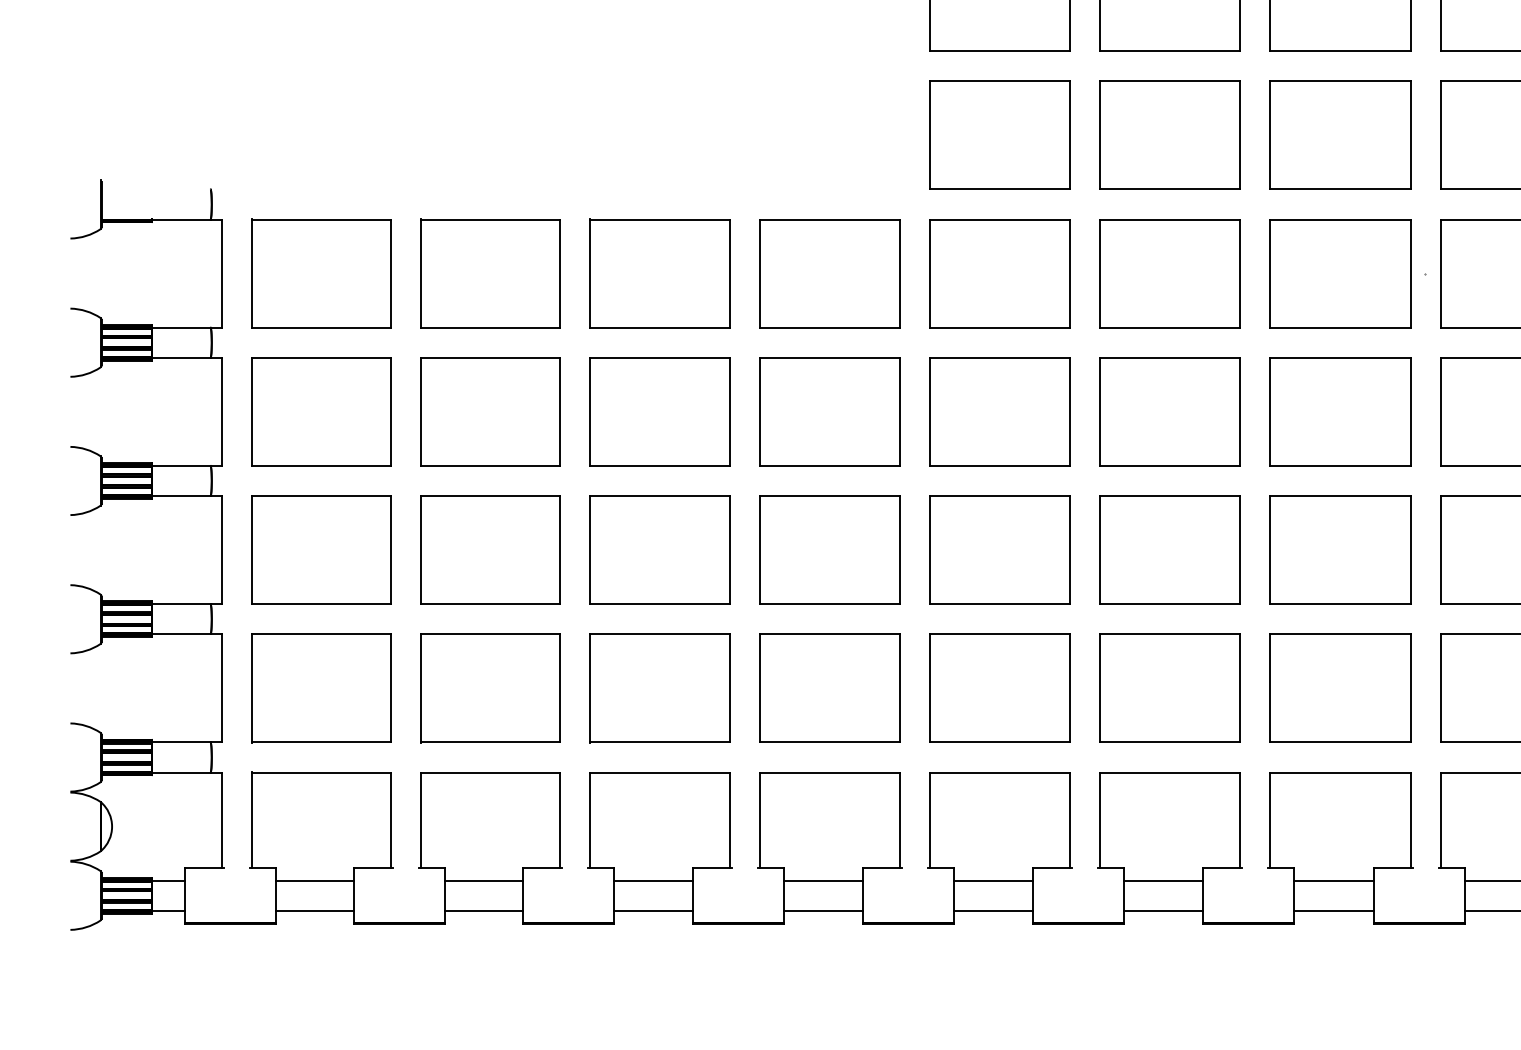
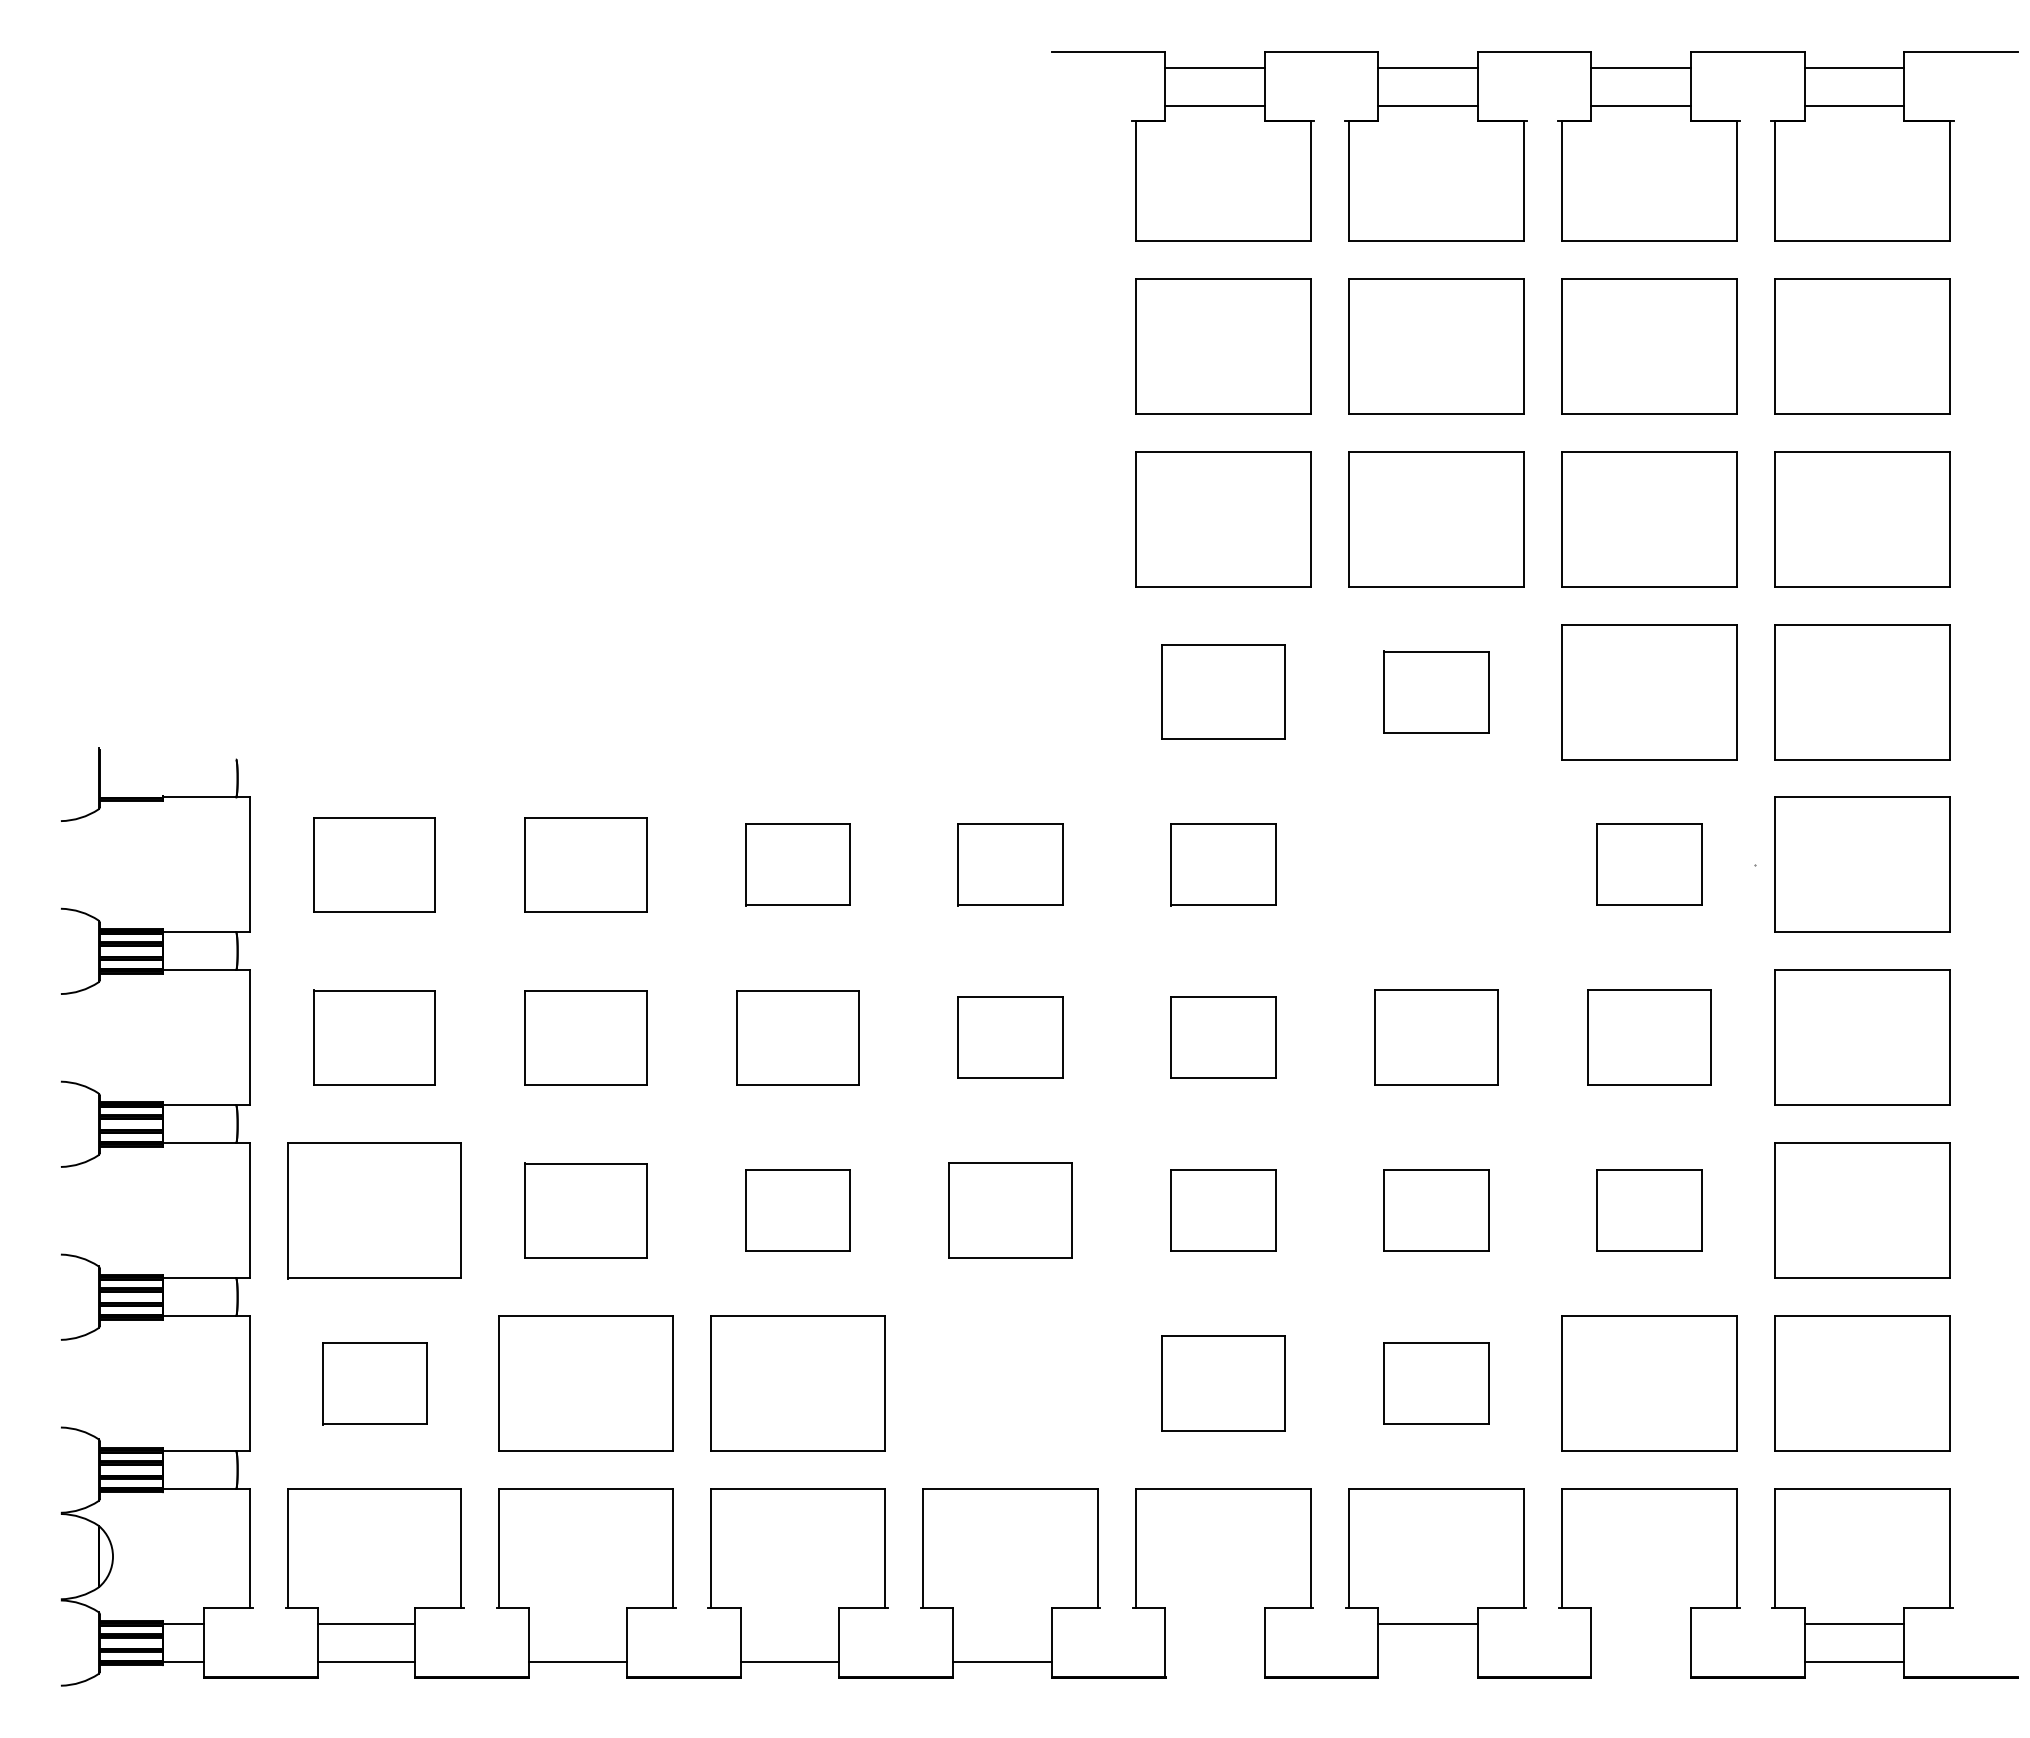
part: (1000, 134) -> (1223, 691), size x0.7
part: (1170, 134) -> (1436, 691), size x0.6
part: (321, 273) -> (374, 864), size x0.7
part: (489, 273) -> (585, 864), size x0.7
part: (659, 273) -> (797, 864), size x0.6
part: (829, 273) -> (1010, 864), size x0.6
part: (1000, 273) -> (1223, 864), size x0.6
part: (1170, 273) -> (1436, 864), removed
part: (1340, 273) -> (1649, 864), size x0.6
part: (321, 411) -> (374, 1037), size x0.7
part: (489, 411) -> (585, 1037), size x0.7
part: (659, 411) -> (797, 1037), size x0.7
part: (829, 411) -> (1010, 1037), size x0.6
part: (1000, 411) -> (1223, 1037), size x0.6
part: (1170, 411) -> (1436, 1037), size x0.7
part: (1340, 411) -> (1649, 1037), size x0.7
part: (489, 549) -> (585, 1210), size x0.7
part: (659, 549) -> (797, 1210), size x0.6
part: (829, 549) -> (1010, 1210), size x0.7
part: (1000, 549) -> (1223, 1210), size x0.6
part: (1170, 549) -> (1436, 1210), size x0.6
part: (1340, 549) -> (1649, 1210), size x0.6
part: (321, 688) -> (374, 1383), size x0.6
part: (829, 688) -> (1010, 1383), removed
part: (1000, 688) -> (1223, 1383), size x0.7
part: (1170, 688) -> (1436, 1383), size x0.6
line: (484, 880) -> (578, 1624), removed
line: (653, 880) -> (789, 1624), removed
line: (822, 880) -> (1001, 1624), removed
line: (992, 880) -> (1214, 1624), removed
line: (1333, 880) -> (1640, 1624), removed
line: (992, 911) -> (1214, 1662), removed
line: (1163, 911) -> (1427, 1662), removed
line: (1333, 911) -> (1640, 1662), removed

